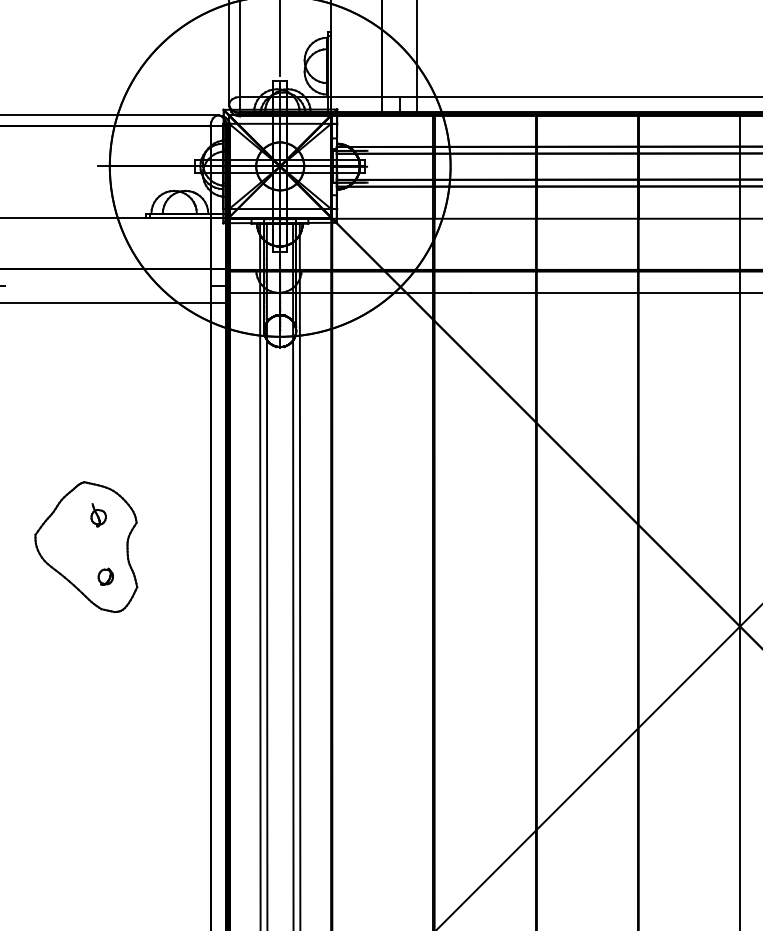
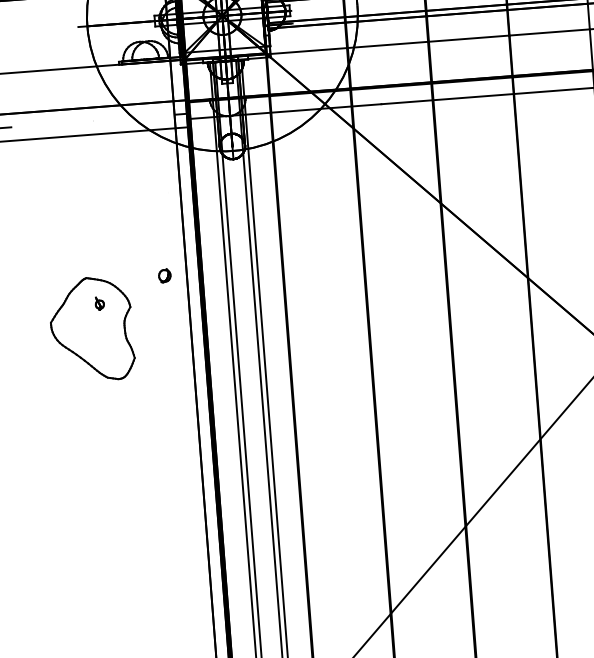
part: (98, 515) -> (99, 303), size x0.7
part: (105, 576) -> (164, 275), moved

